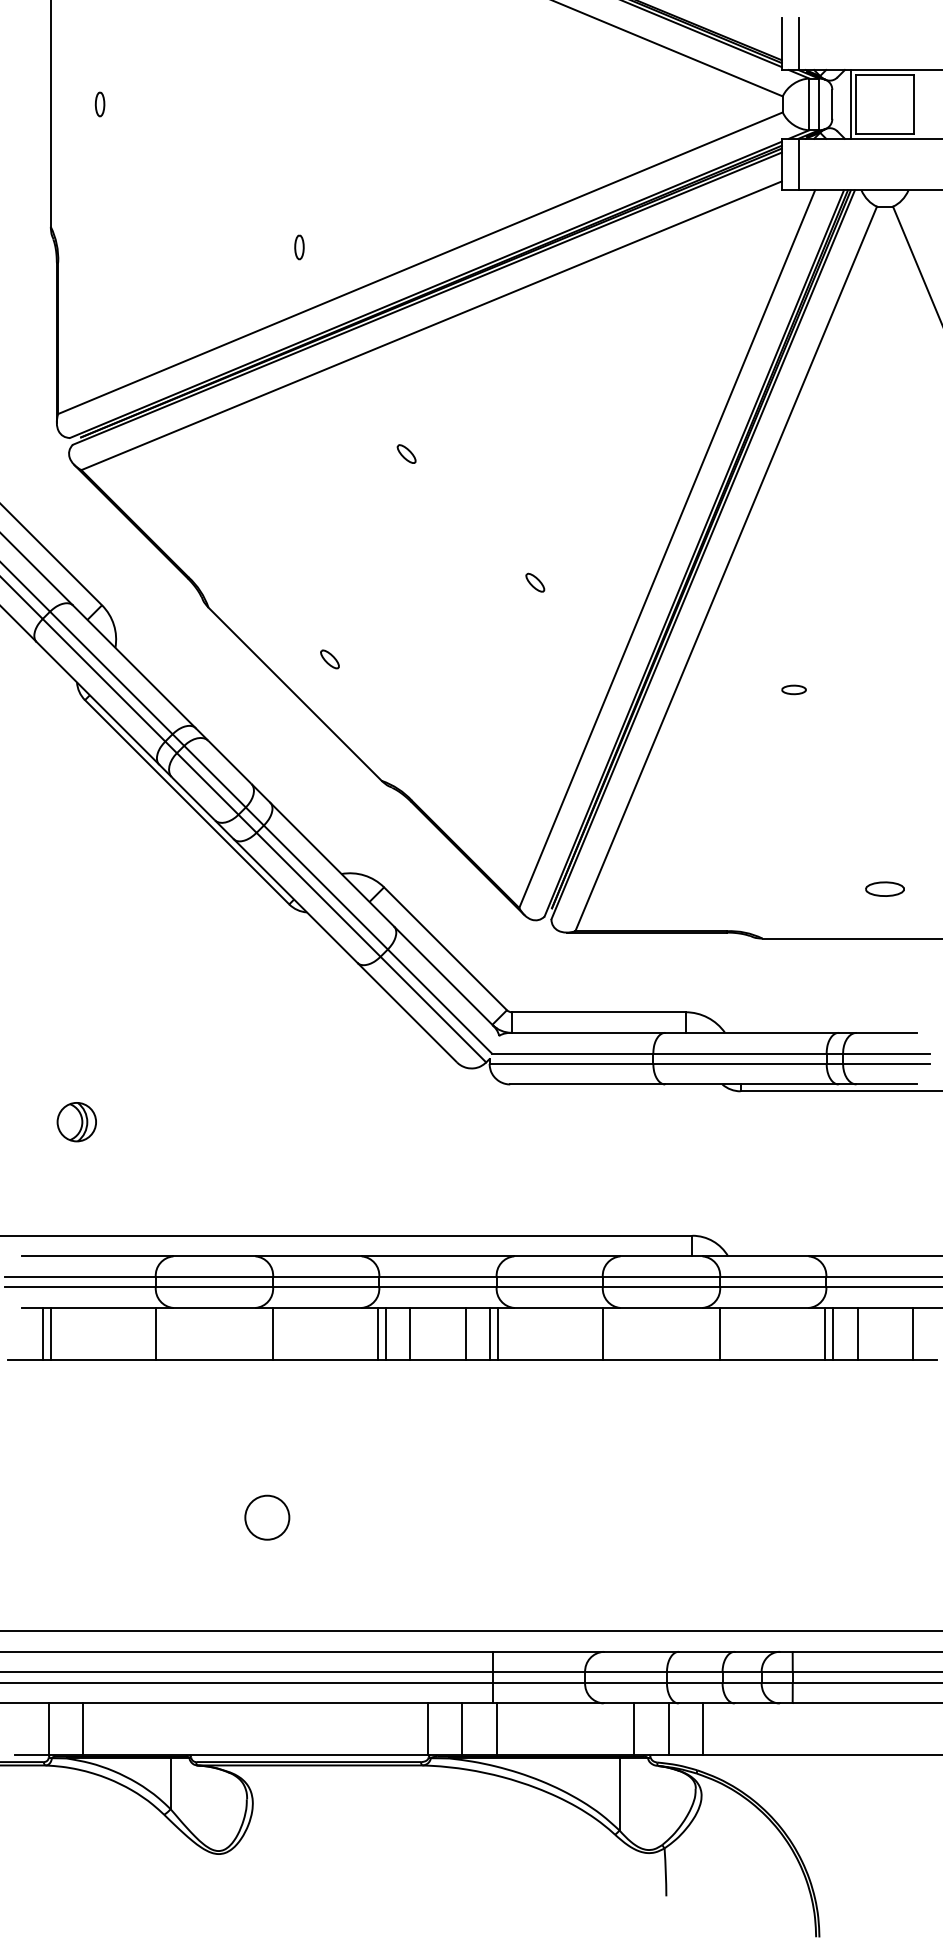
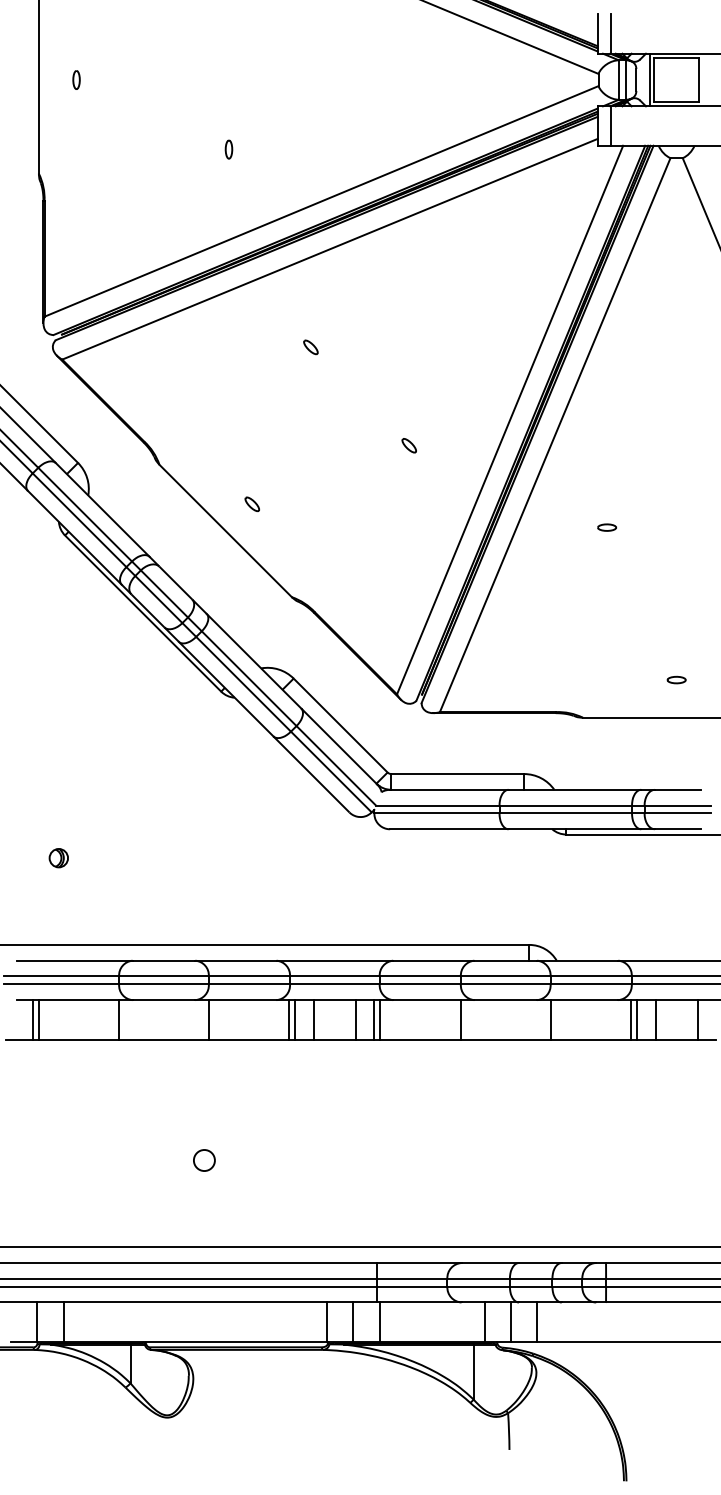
part: (299, 247) -> (229, 149), moved
part: (884, 889) -> (676, 680), size x0.62
part: (76, 1122) -> (58, 858), size x0.62
circle: (267, 1517) -> (204, 1160), size x0.62

